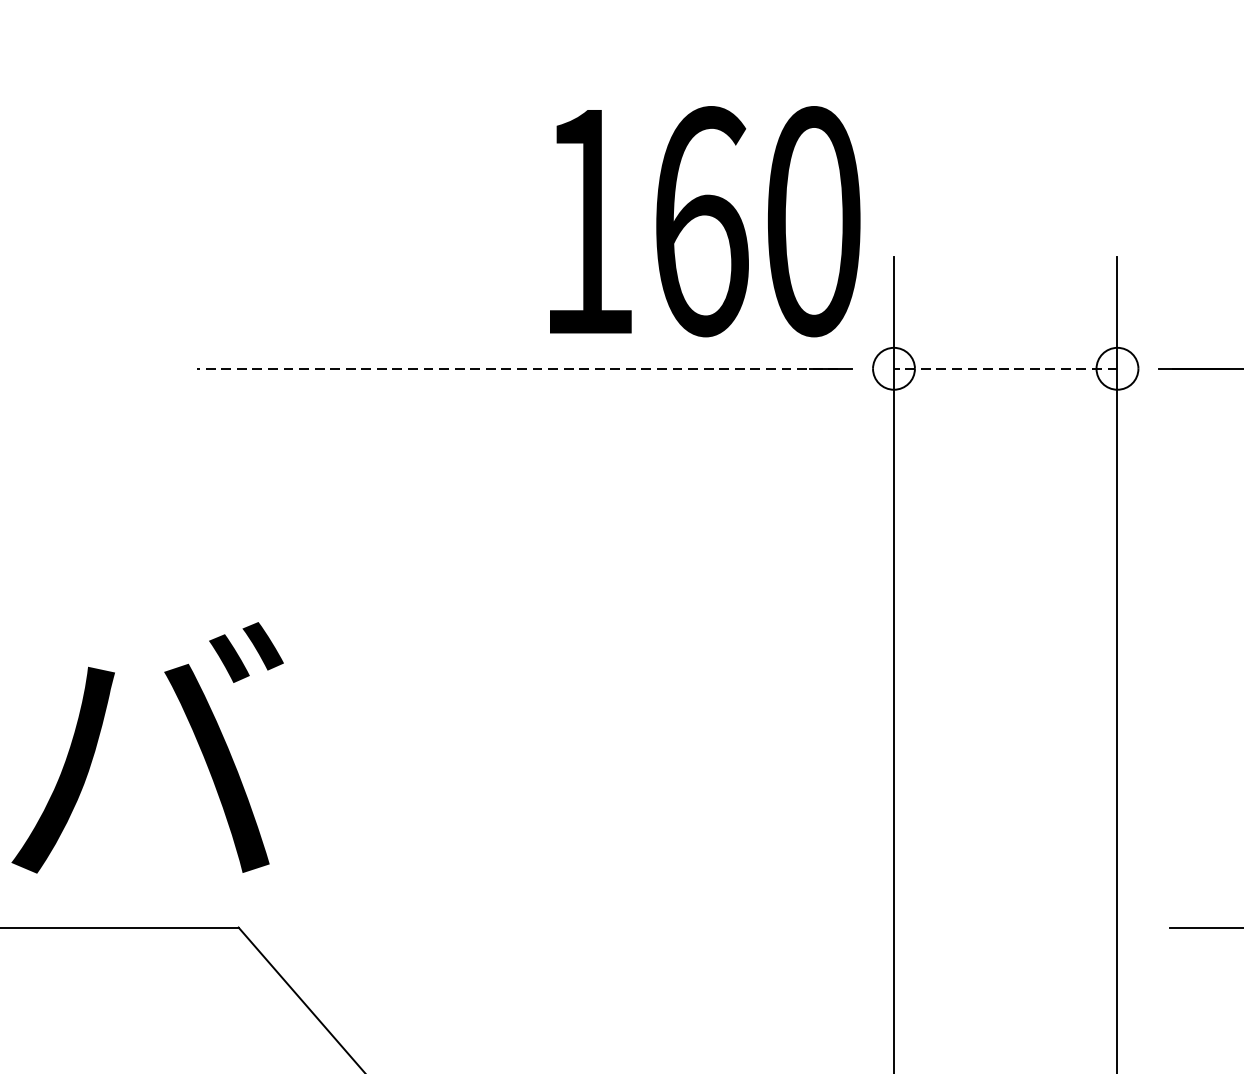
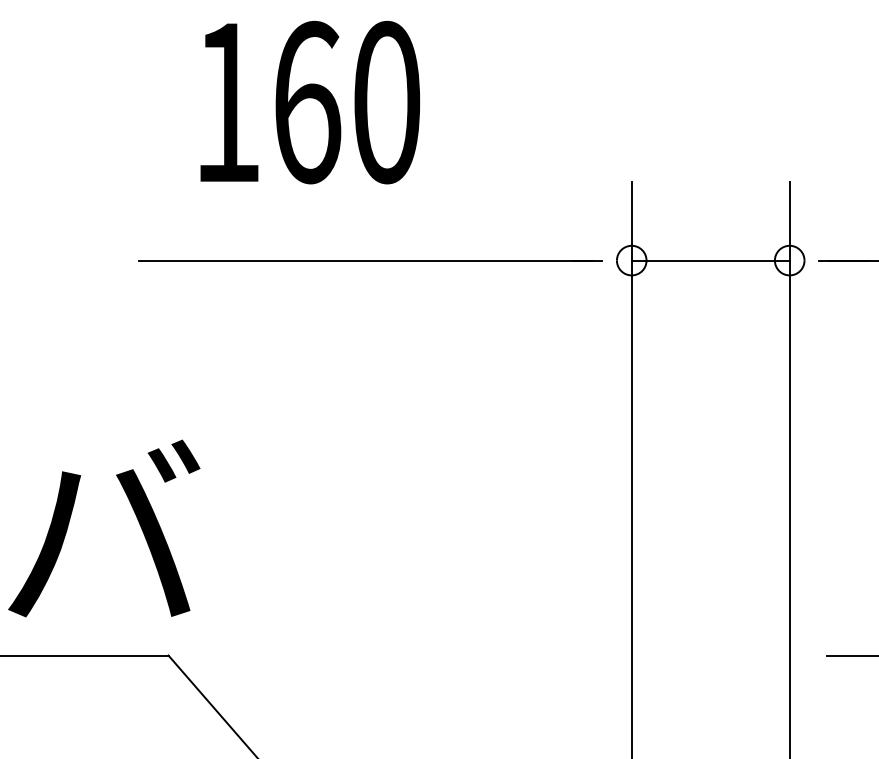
text: (705, 221) -> (310, 102), moved
line: (517, 368) -> (365, 260), dashed -> solid
line: (1005, 368) -> (710, 260), dashed -> solid

